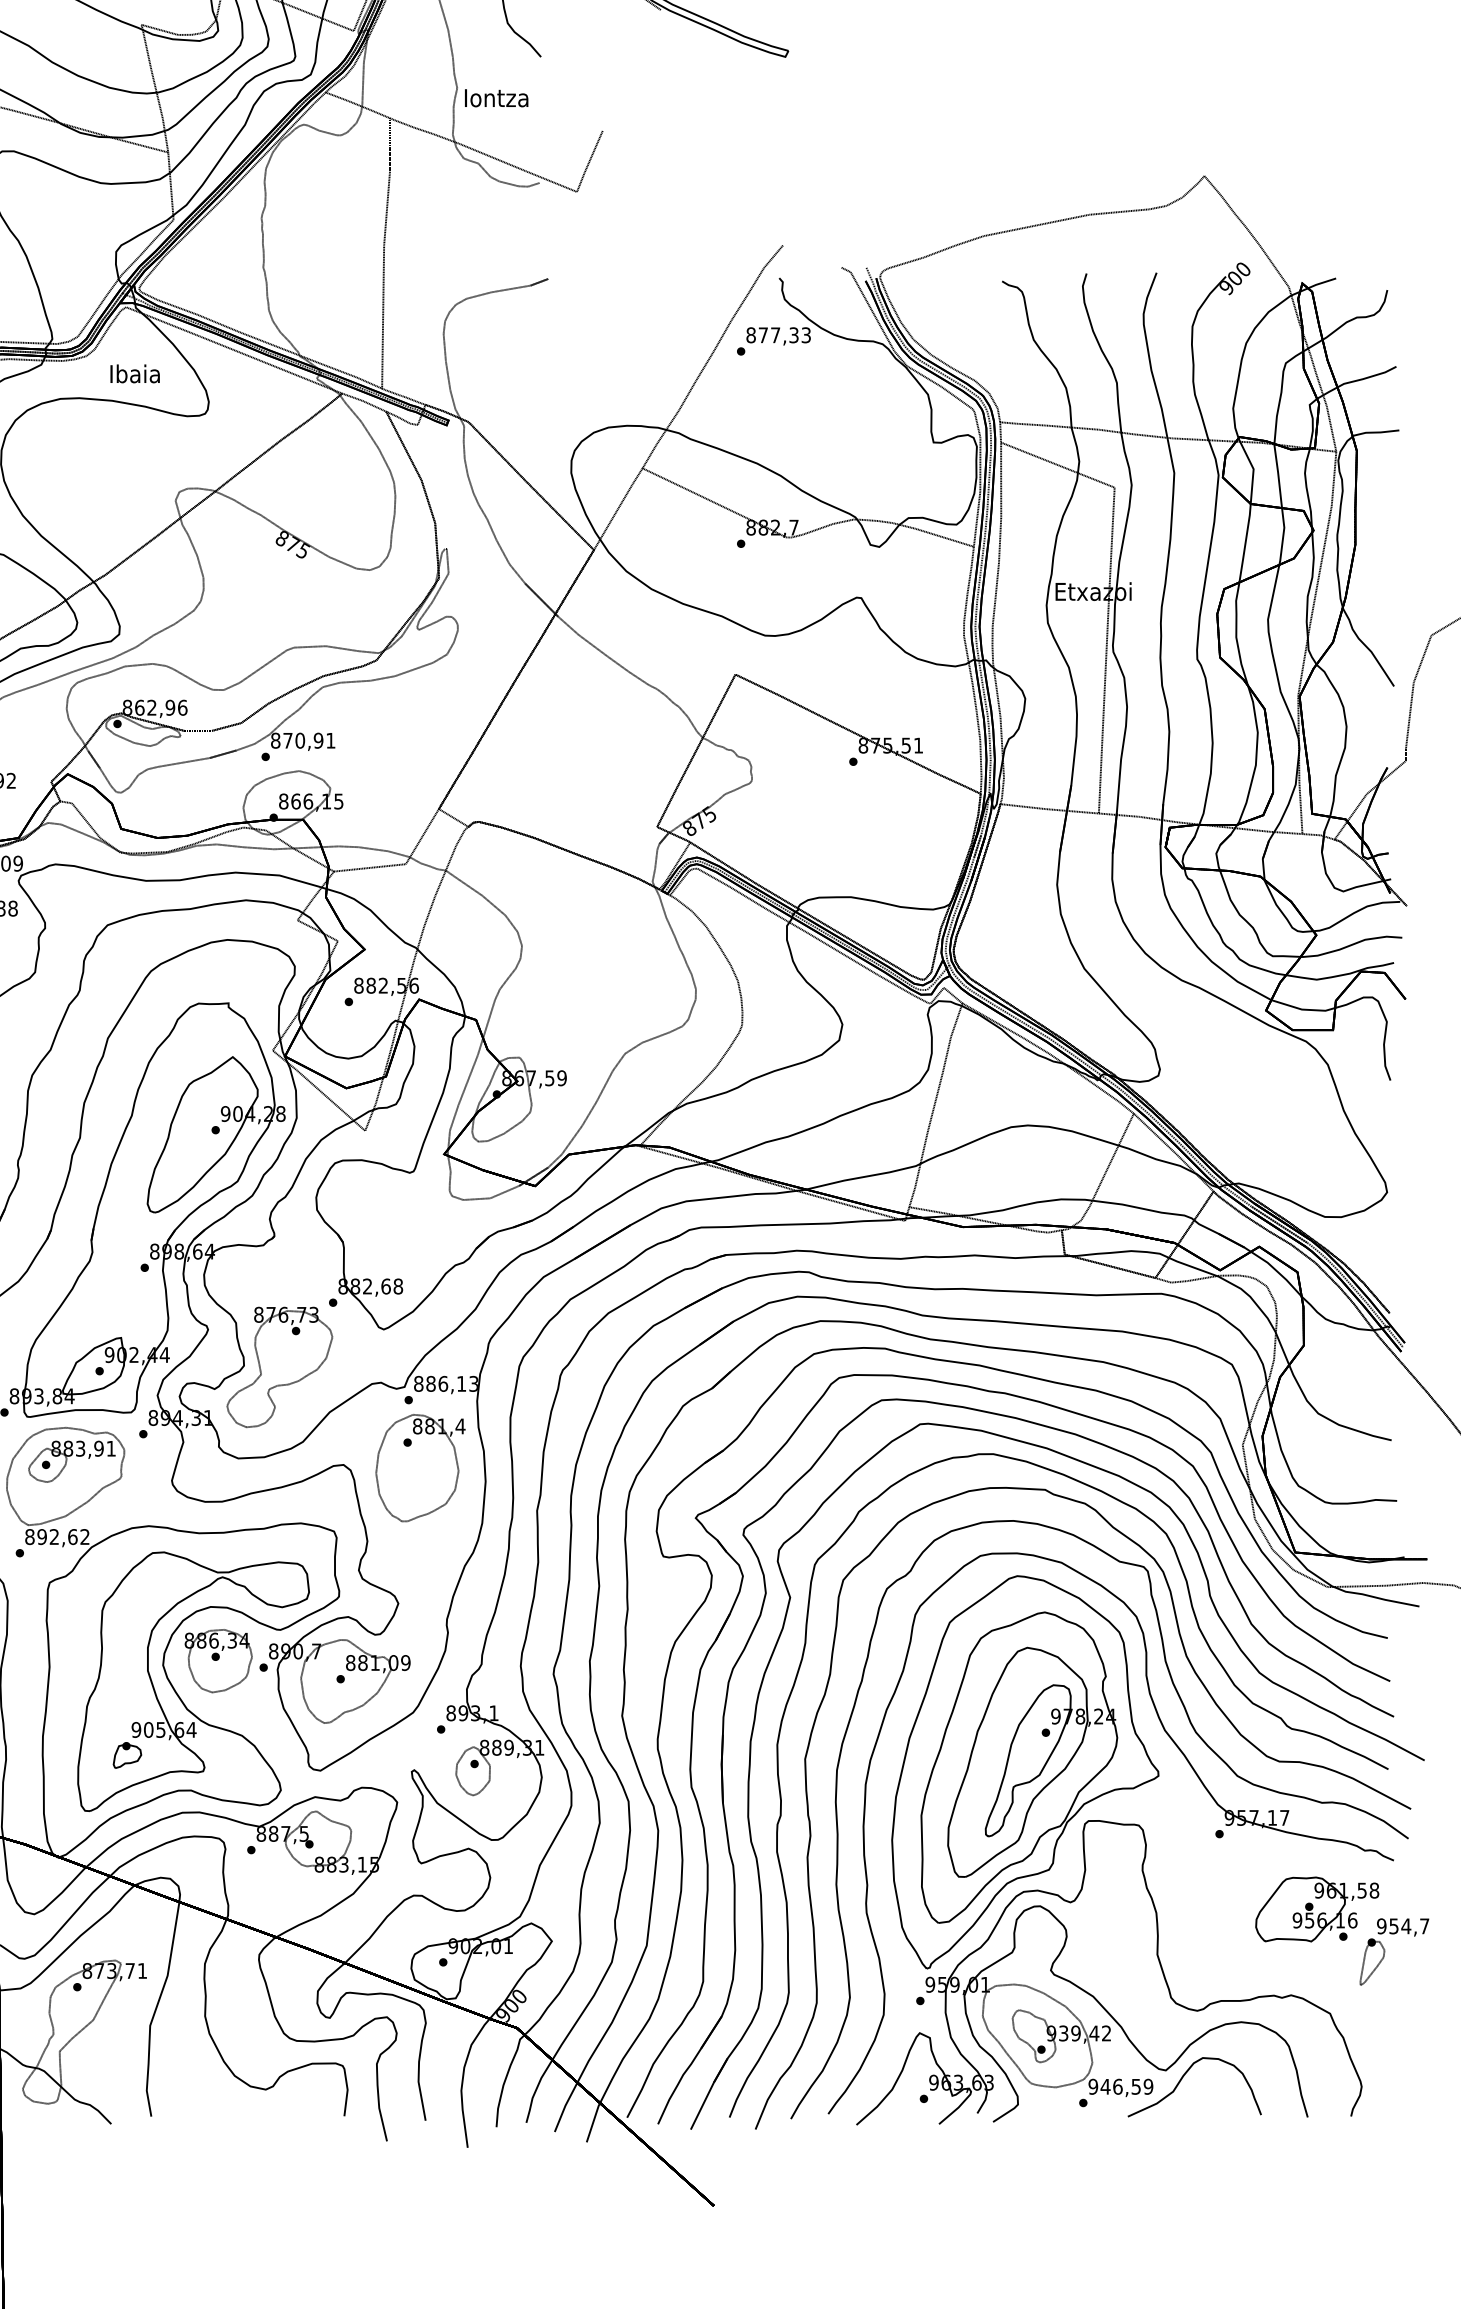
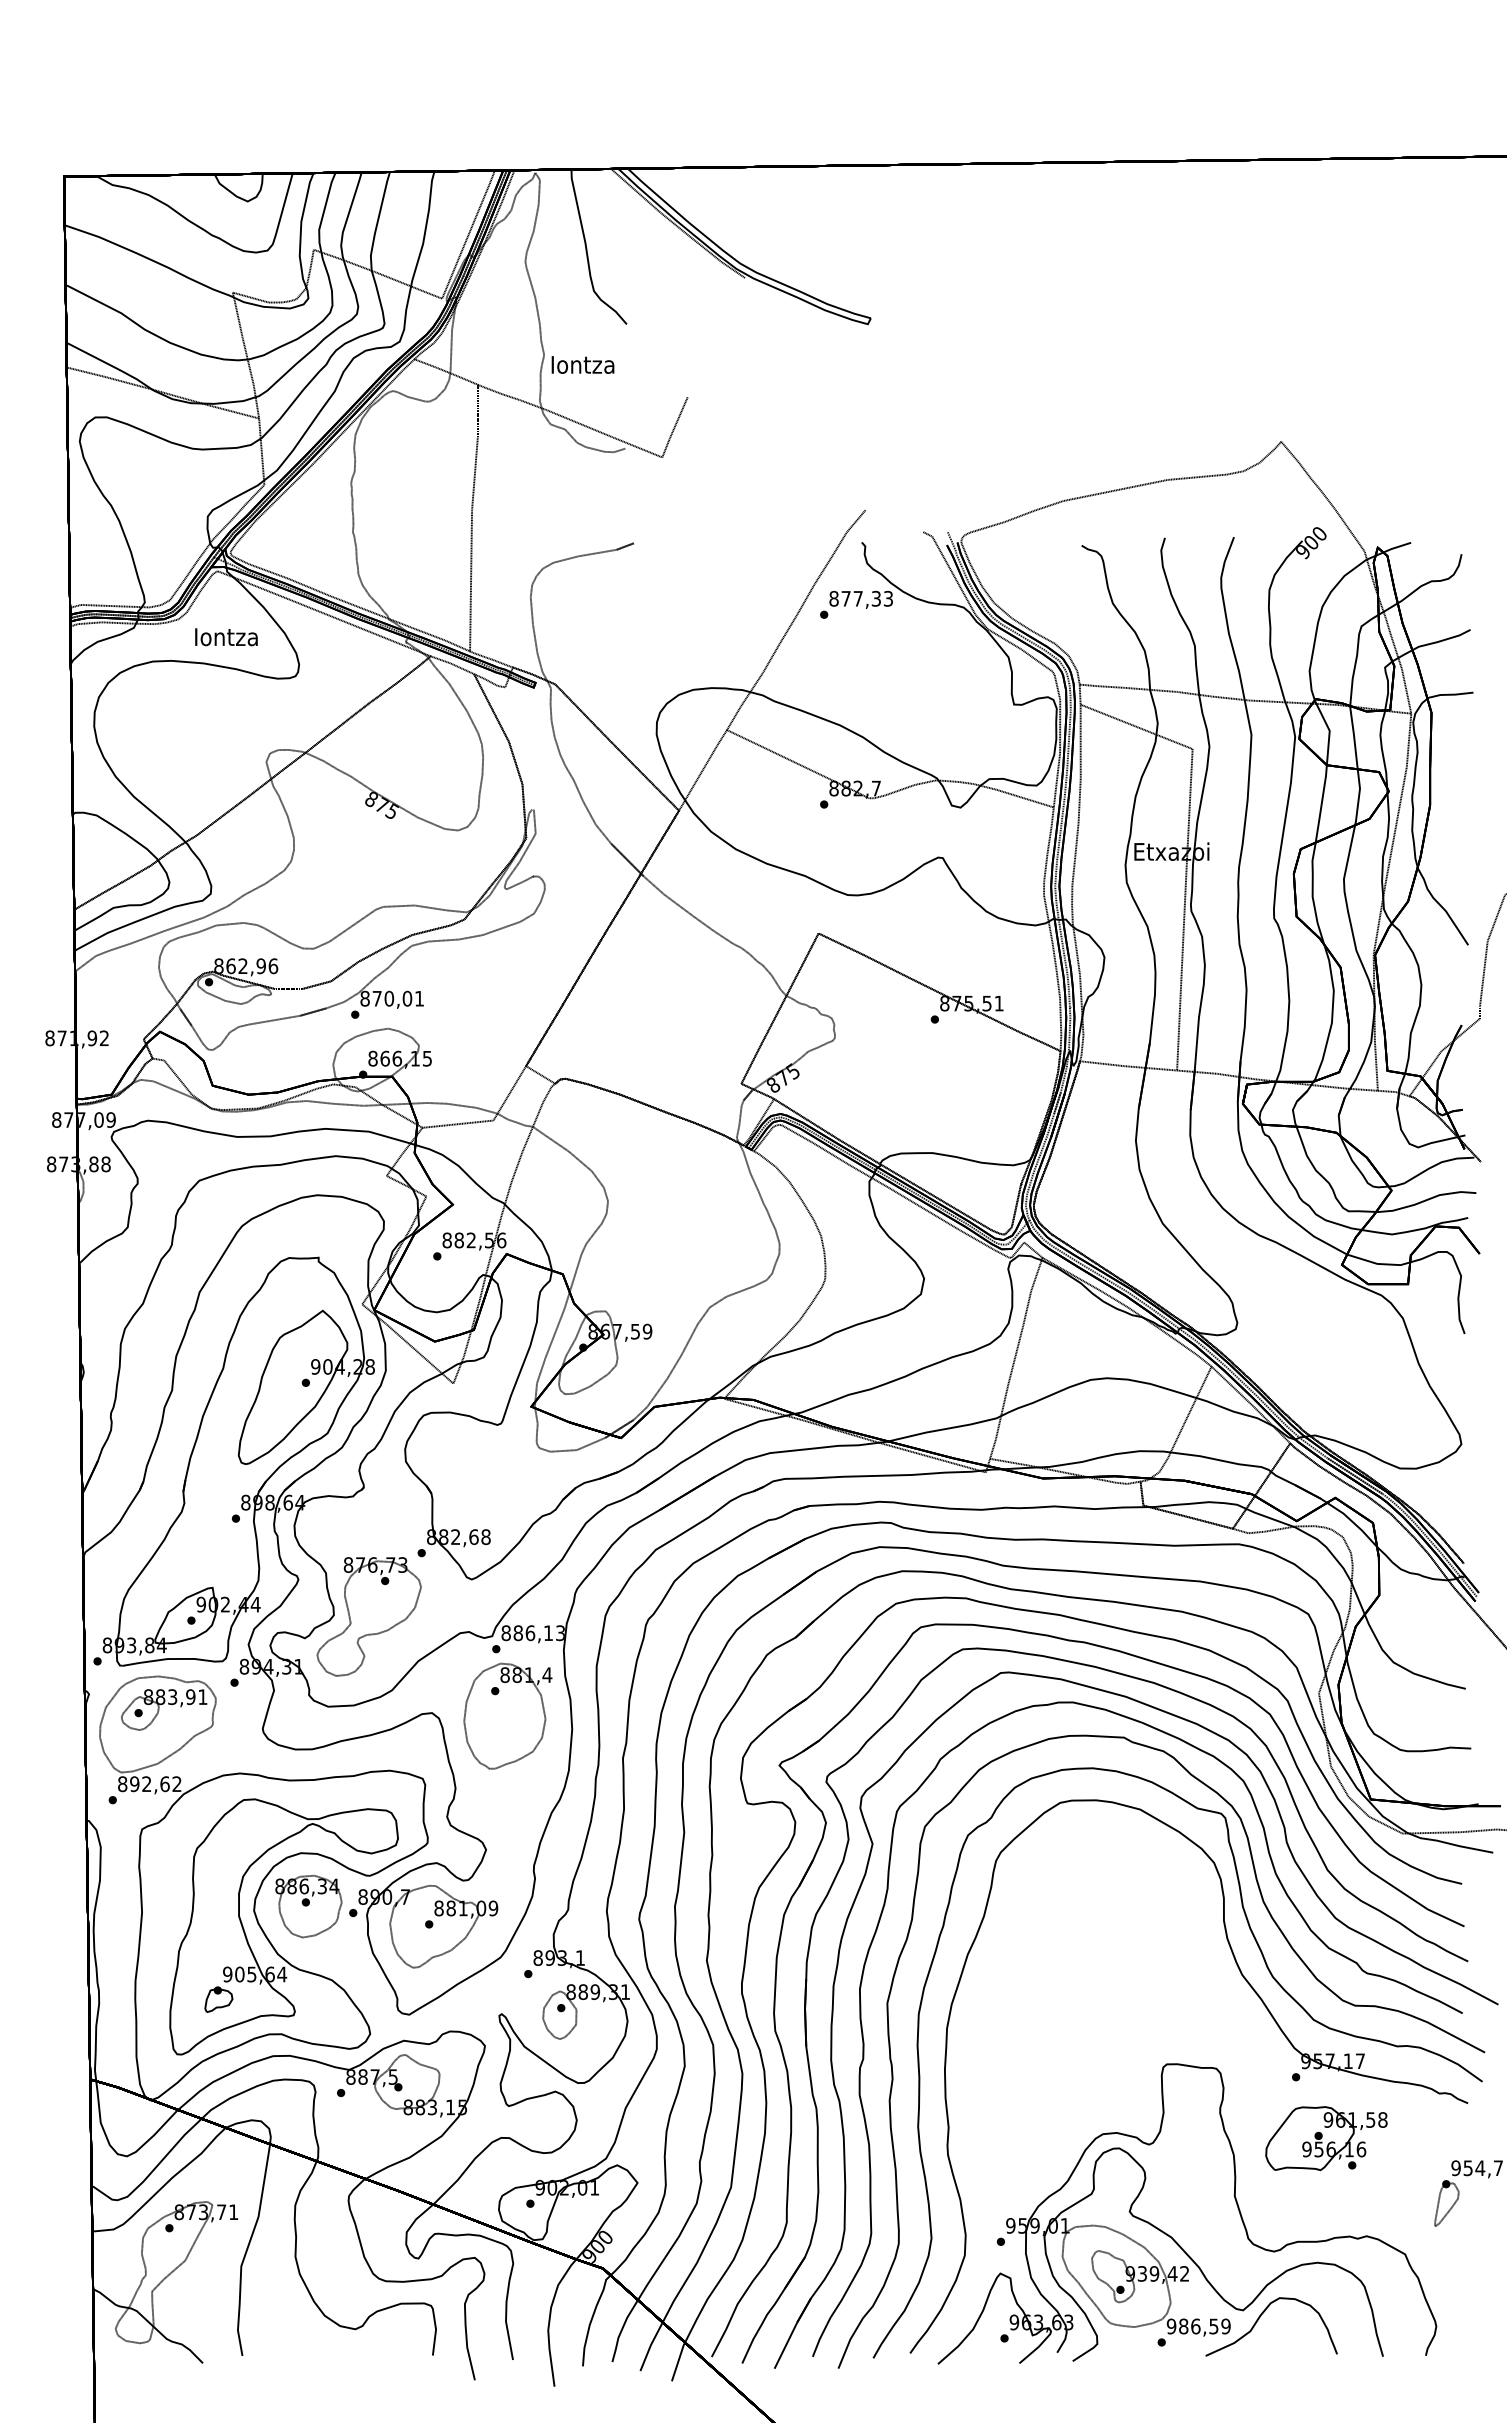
text: (135, 373) -> (226, 636), Ibaia -> Iontza
text: (318, 740) -> (407, 998), 870,91 -> 870,01
part: (1025, 1771) -> (1104, 2015), removed
part: (1317, 1909) -> (1326, 2138), moved
text: (1105, 2086) -> (1183, 2326), 946,59 -> 986,59

